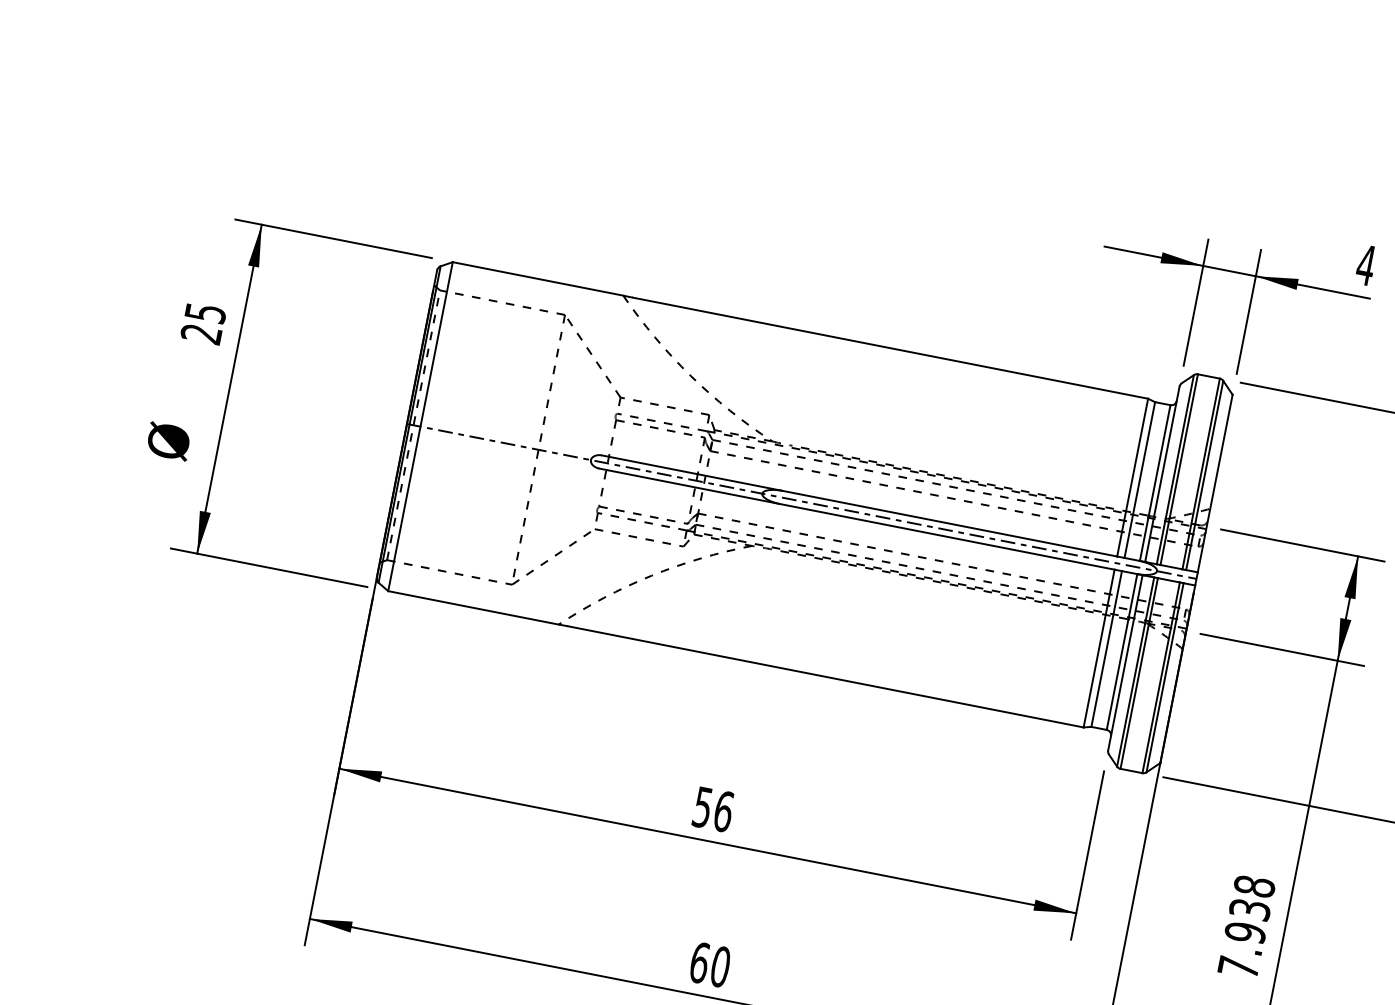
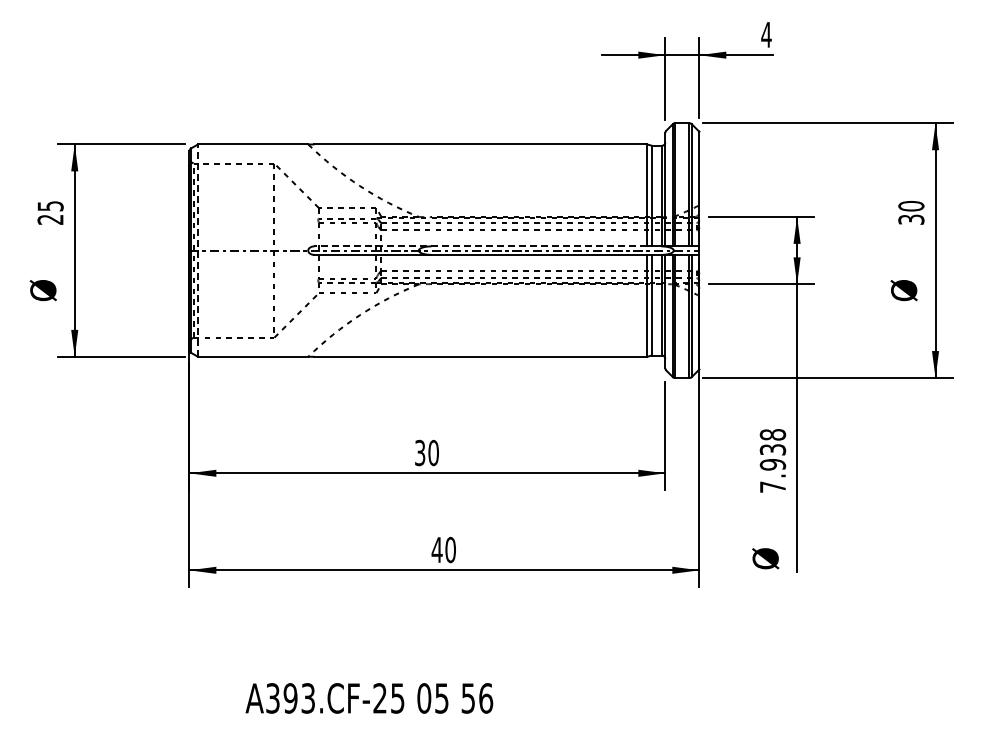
line: (421, 426) -> (198, 250), solid -> dashed
line: (858, 506) -> (480, 246), solid -> dashed
text: (714, 808) -> (427, 452), 56 -> 30
text: (698, 961) -> (436, 549), 60 -> 40

